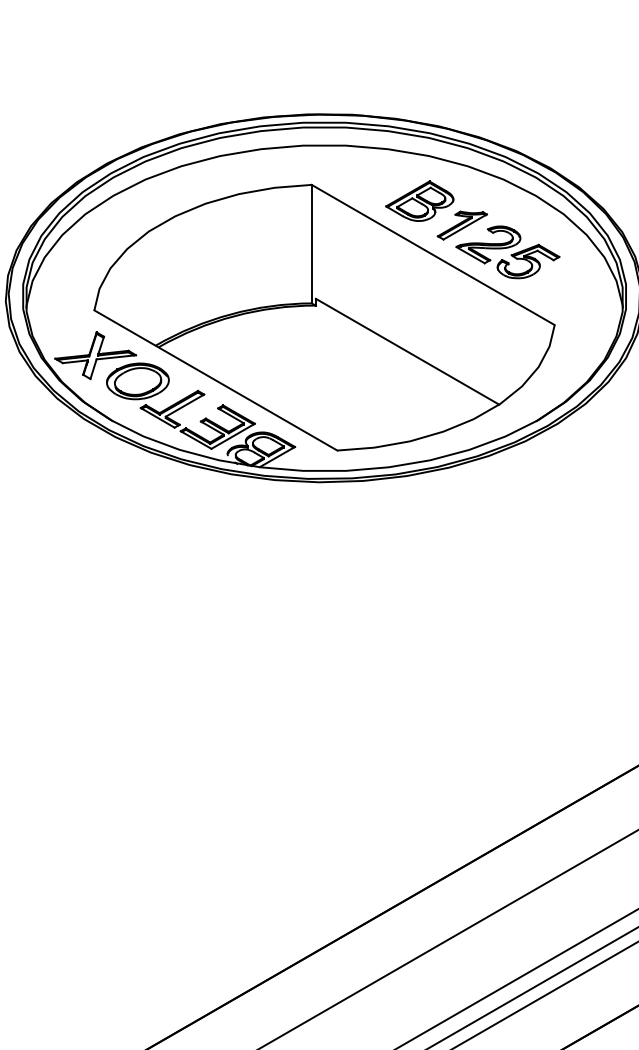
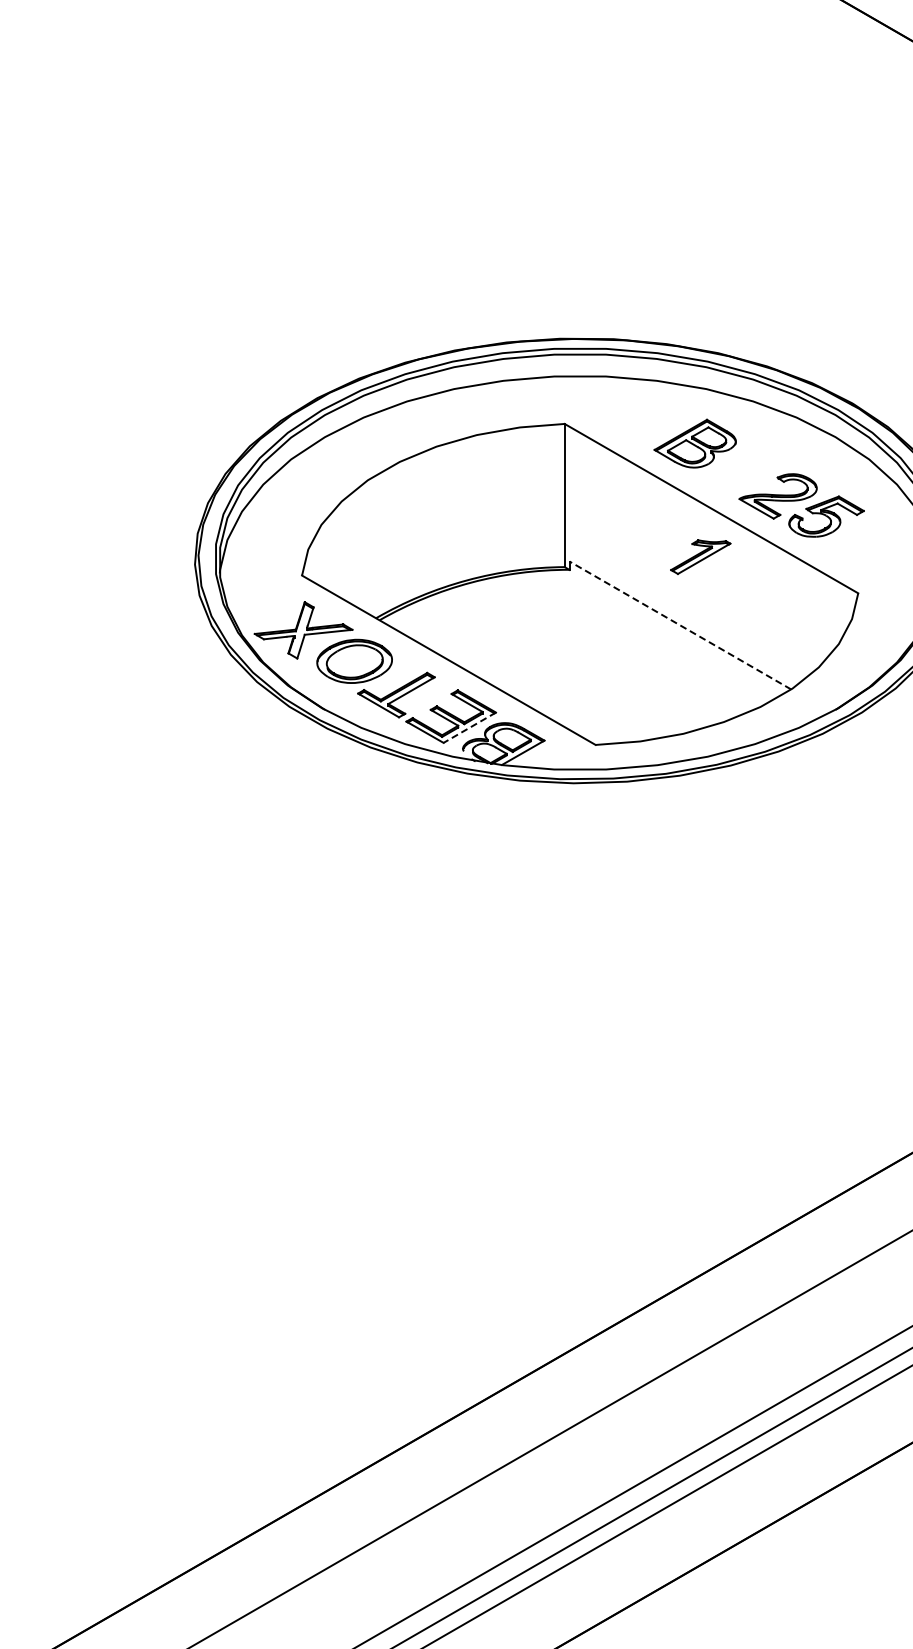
part: (462, 225) -> (700, 556), moved
line: (407, 351) -> (680, 625), solid -> dashed
line: (232, 436) -> (469, 727), solid -> dashed

